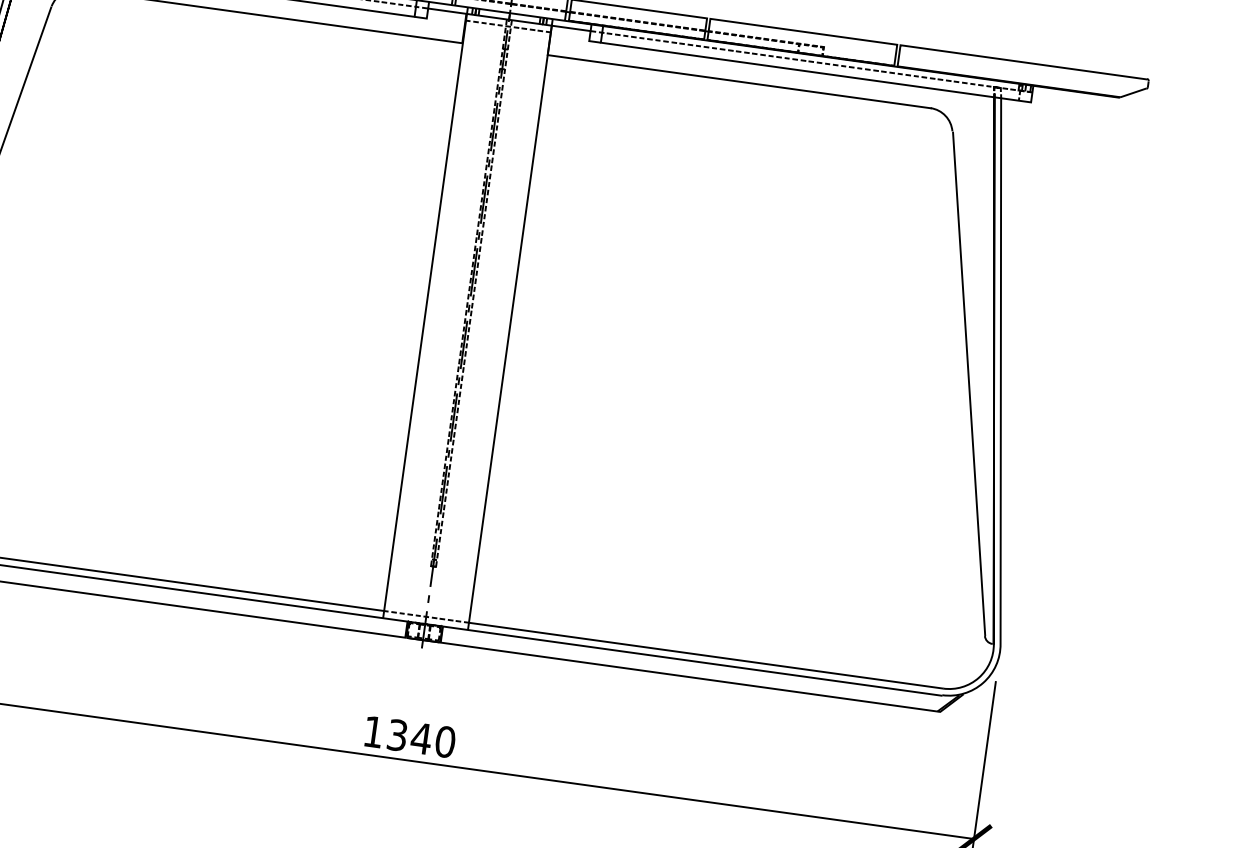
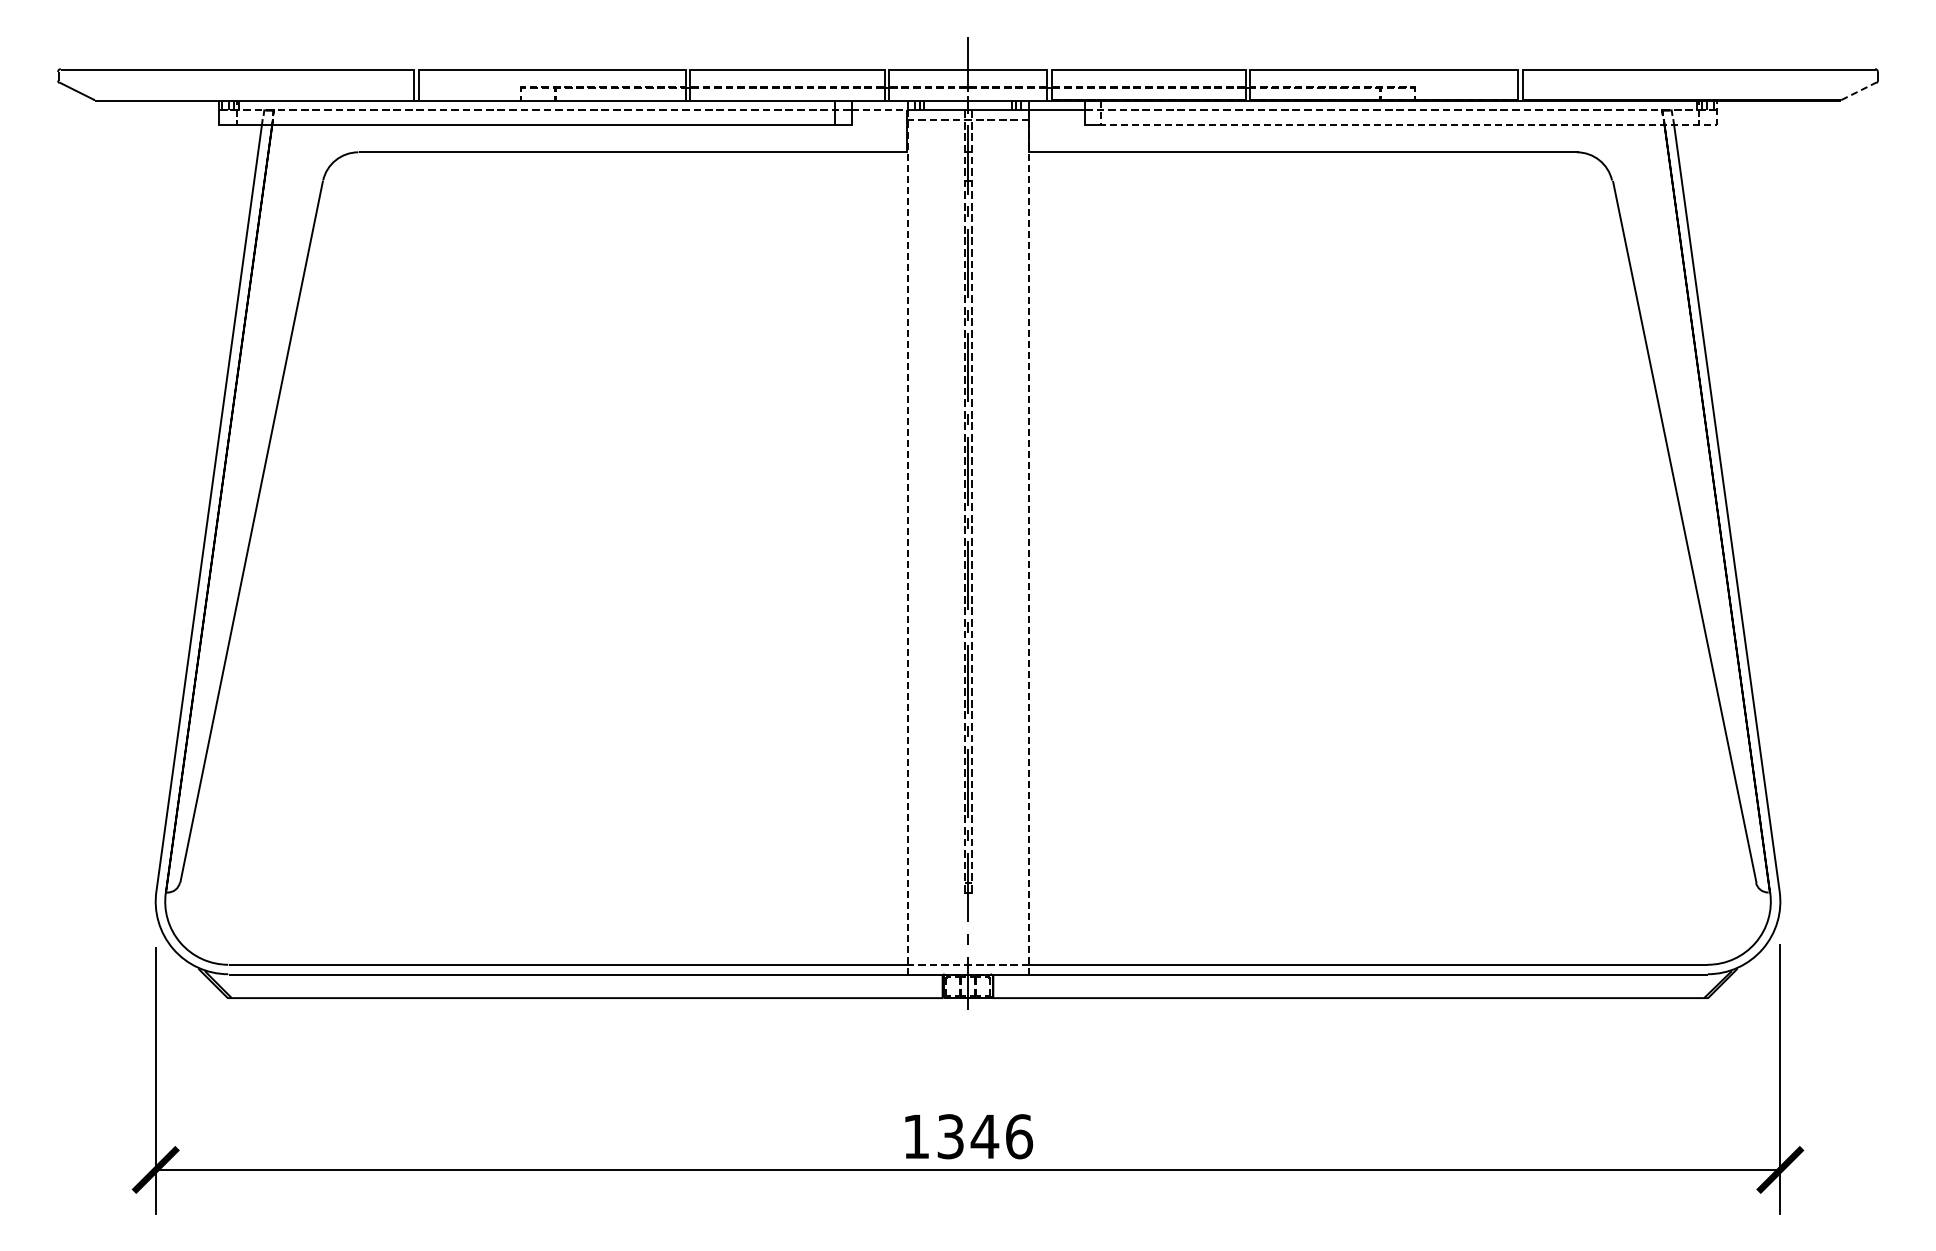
line: (816, 72) -> (1409, 124), solid -> dashed
line: (1133, 92) -> (1858, 91), solid -> dashed
line: (427, 297) -> (907, 515), solid -> dashed
line: (510, 328) -> (1029, 543), solid -> dashed
text: (445, 741) -> (1019, 1136), 1340 -> 1346

